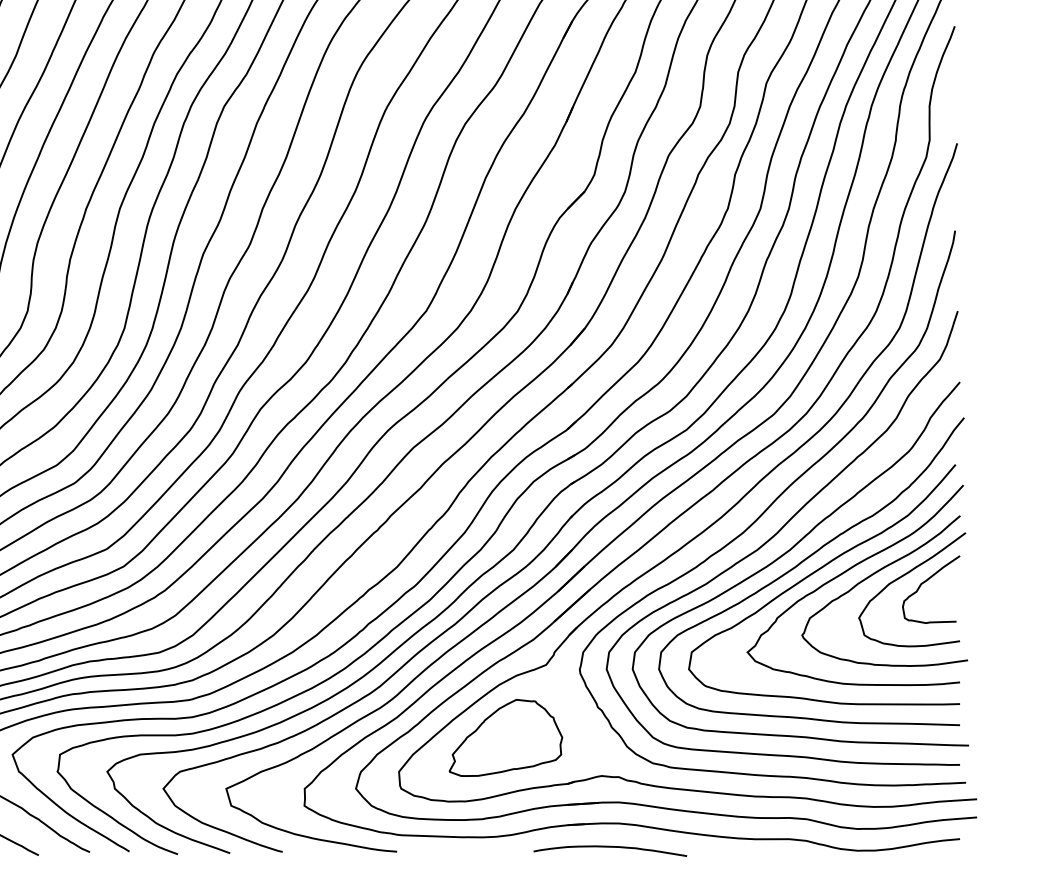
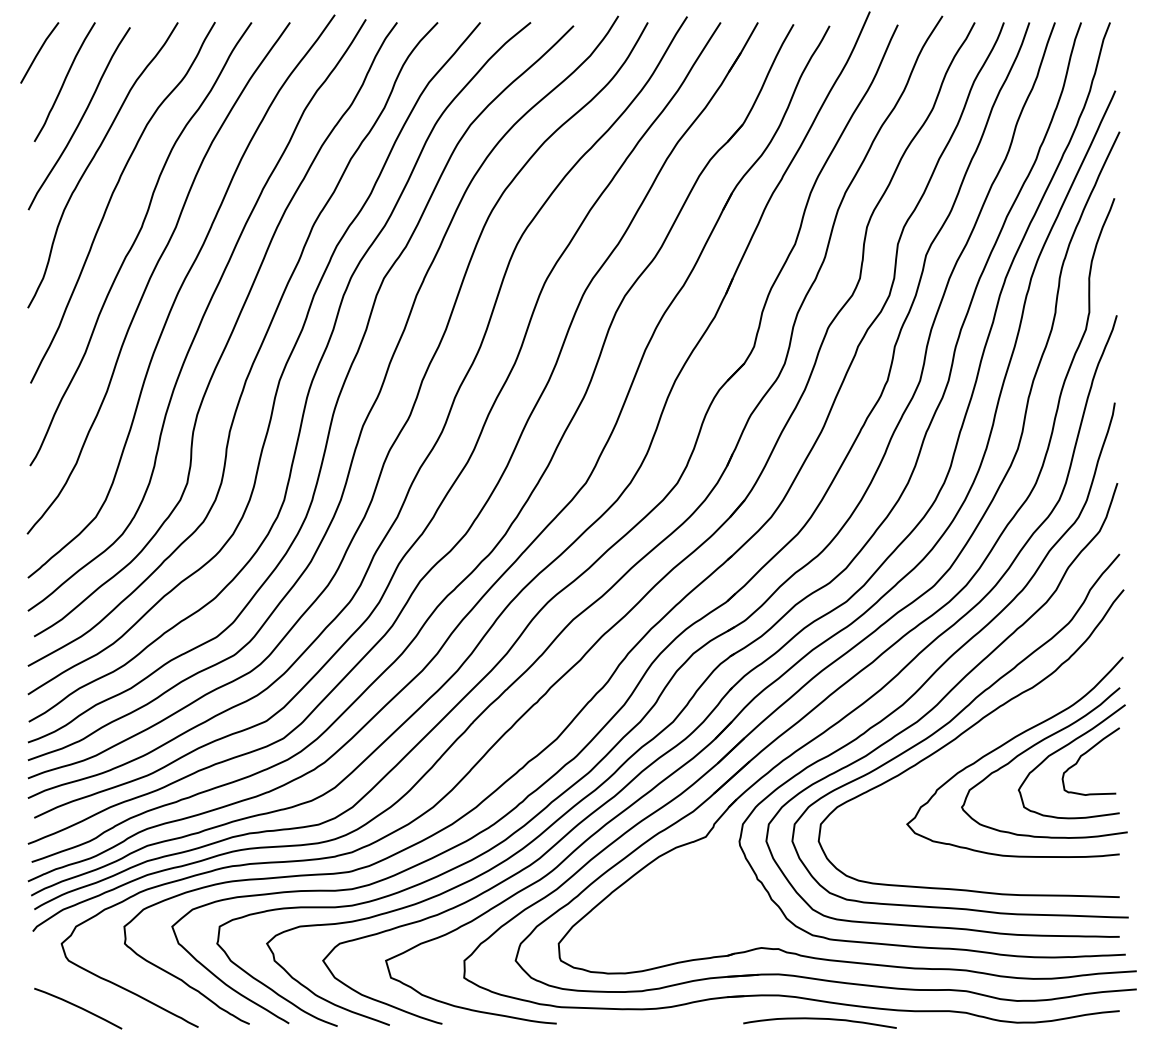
curve: (814, 573) -> (974, 745), removed
part: (505, 737) -> (665, 909), removed
curve: (609, 847) -> (819, 1019), moved

